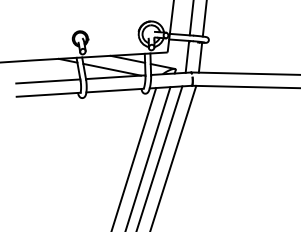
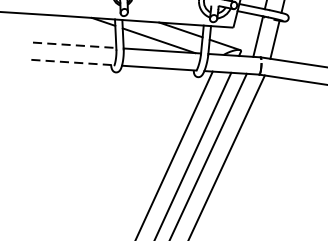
line: (48, 81) -> (74, 45), solid -> dashed
line: (49, 94) -> (74, 62), solid -> dashed

